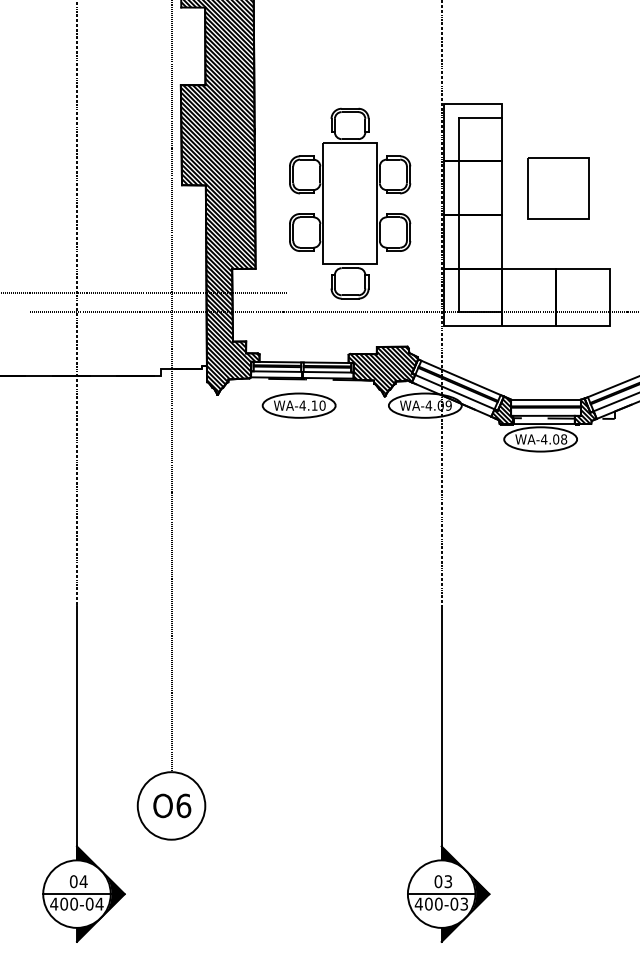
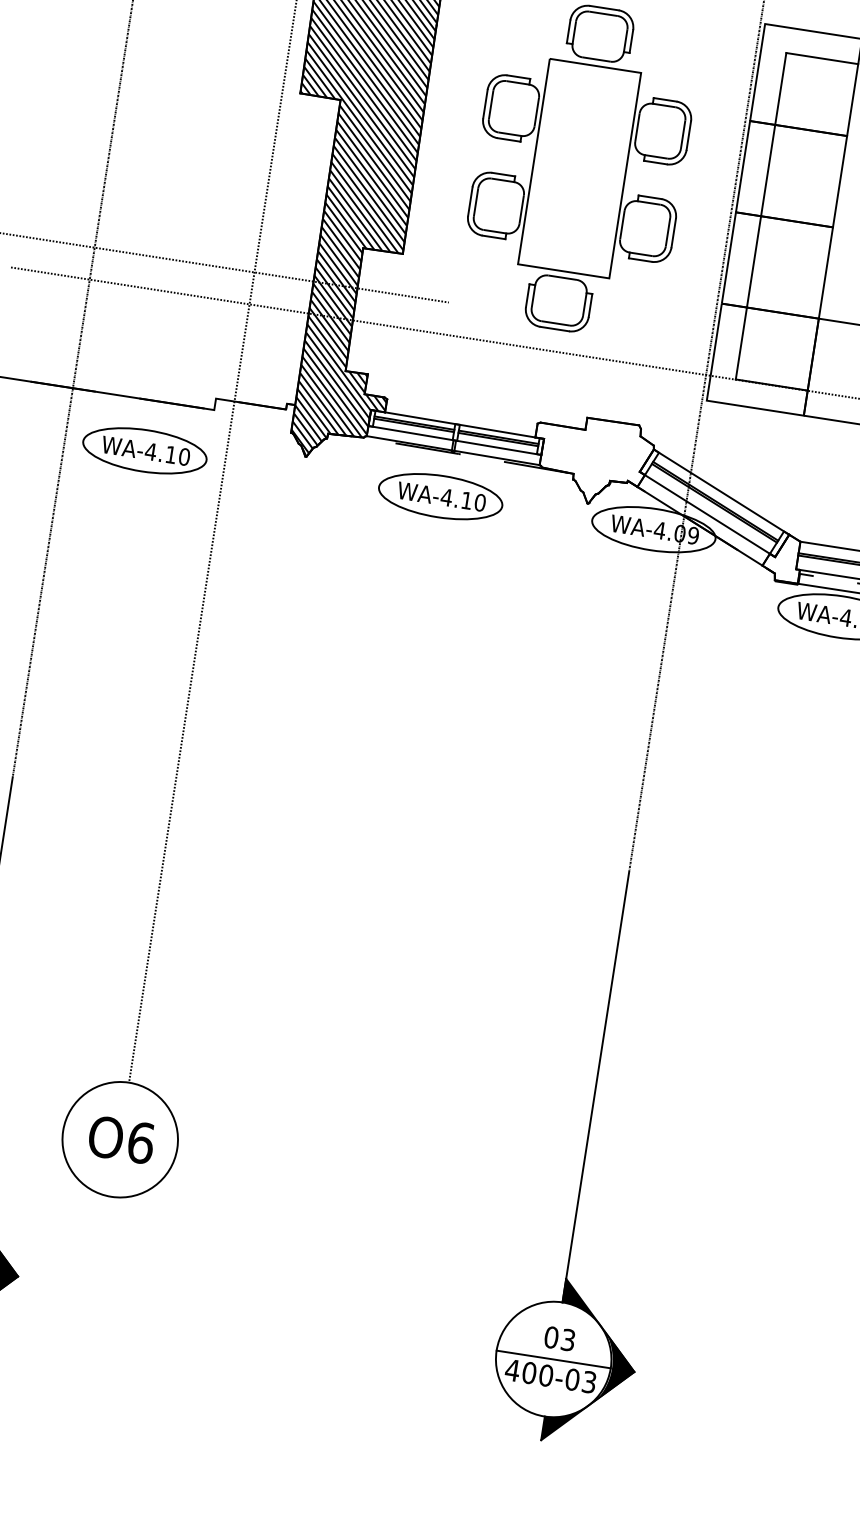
hatch: (383, 370) -> (592, 459), removed
part: (123, 405) -> (143, 450), added
hatch: (502, 410) -> (783, 557), removed

